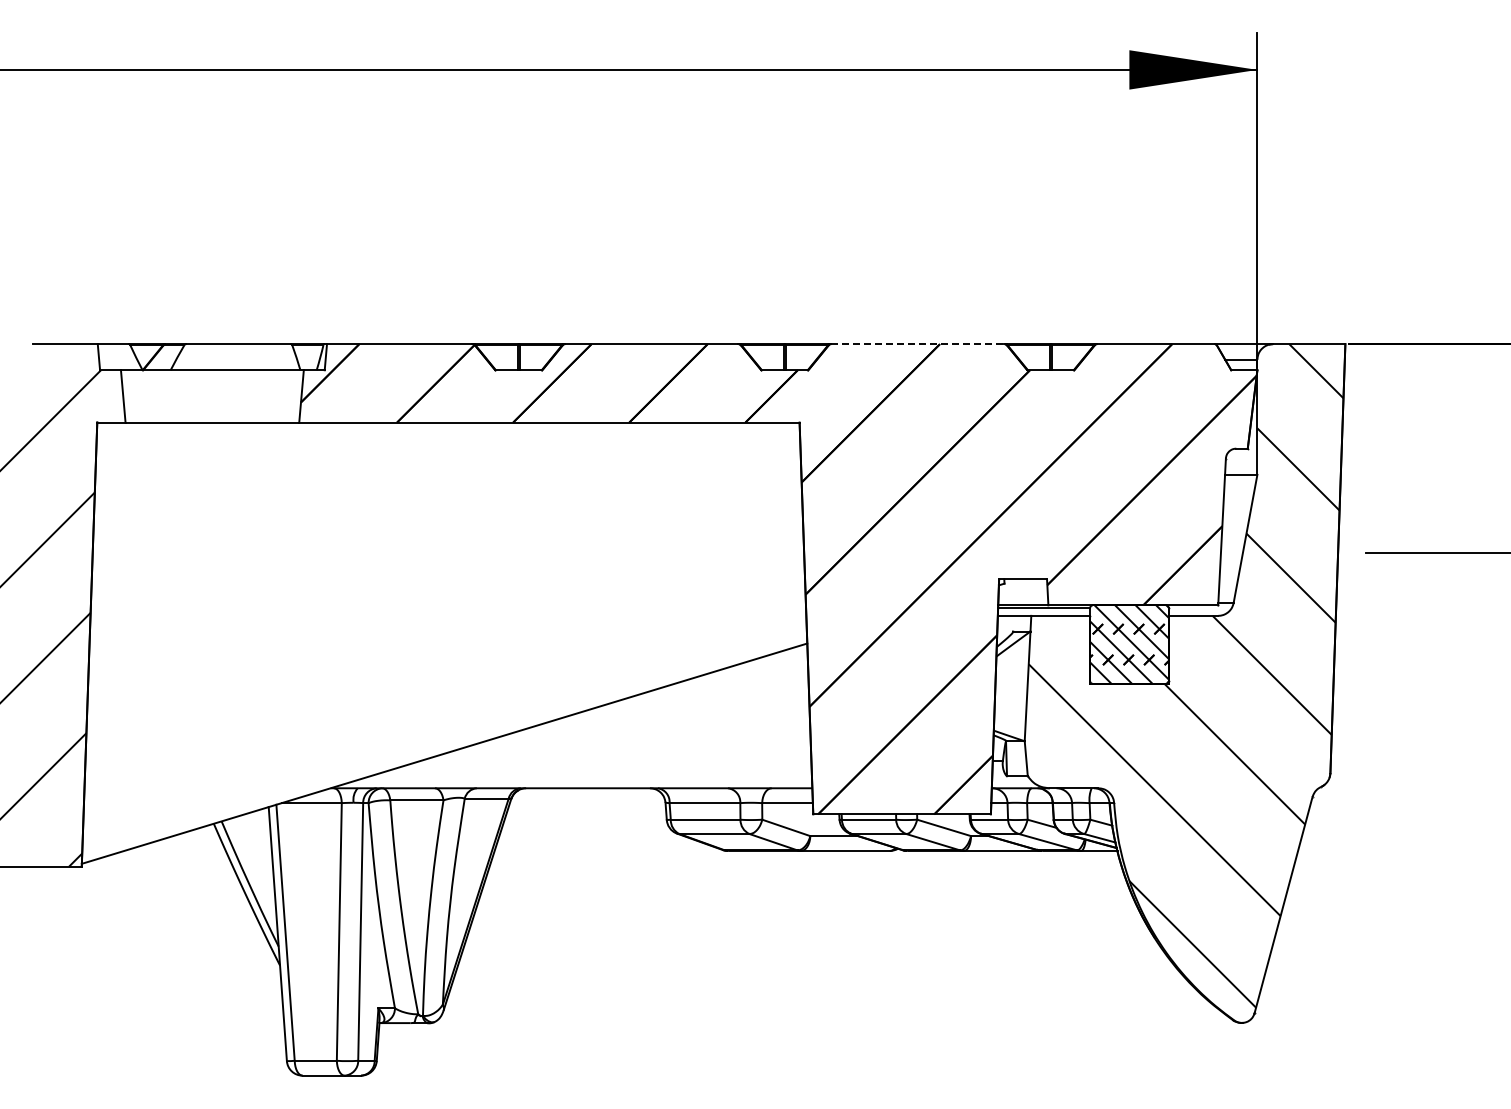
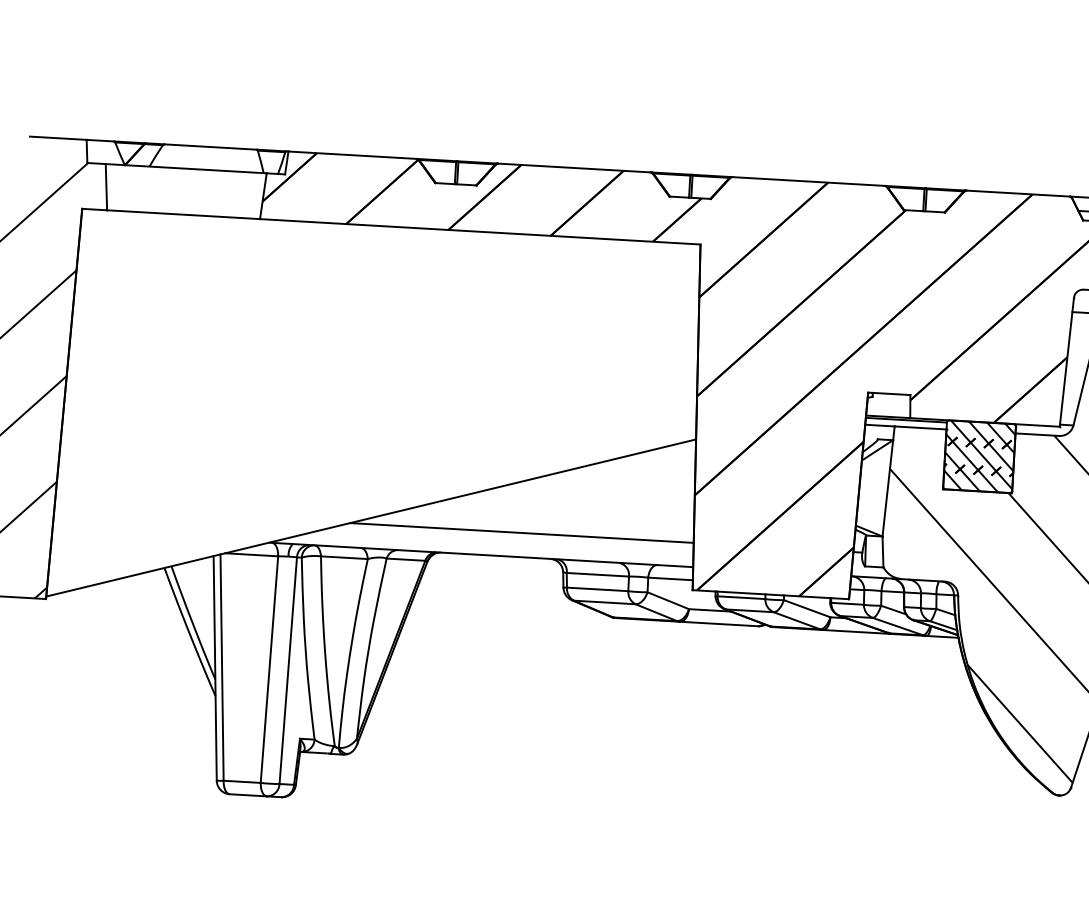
line: (918, 344) -> (809, 181), dashed -> solid
line: (616, 760) -> (522, 532), added

